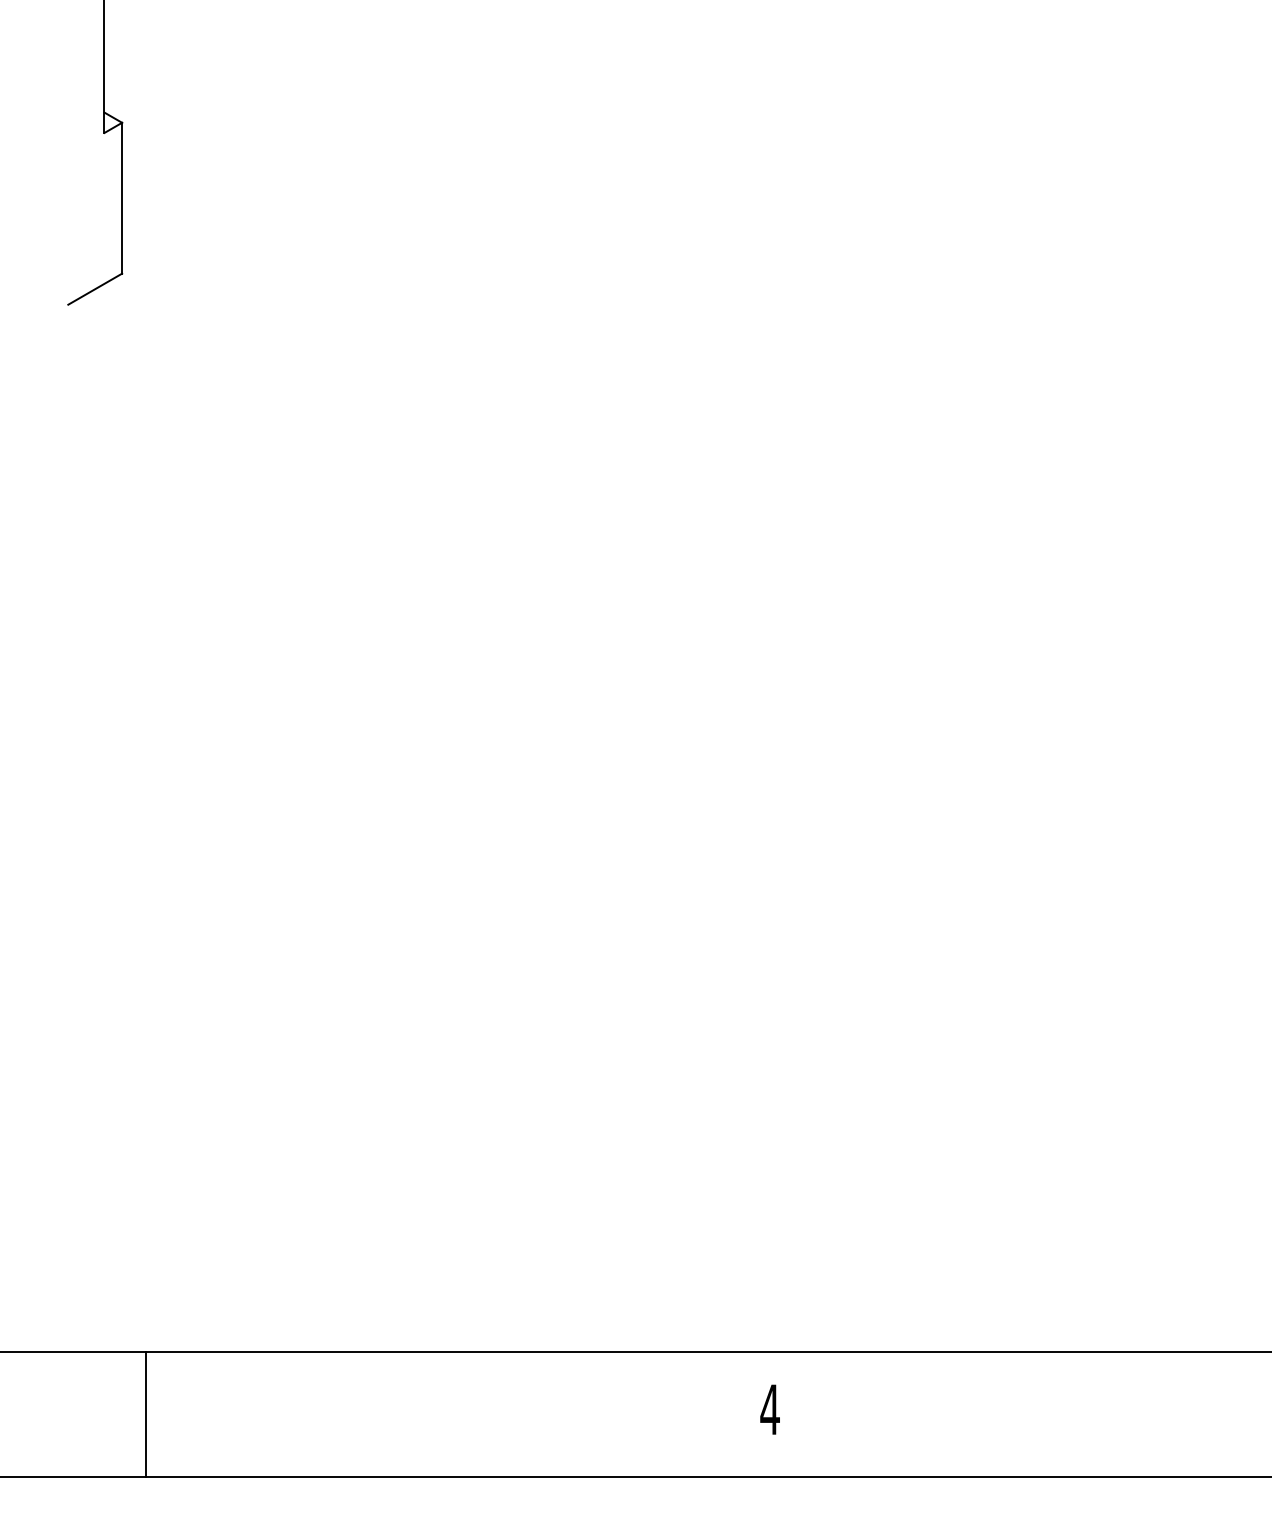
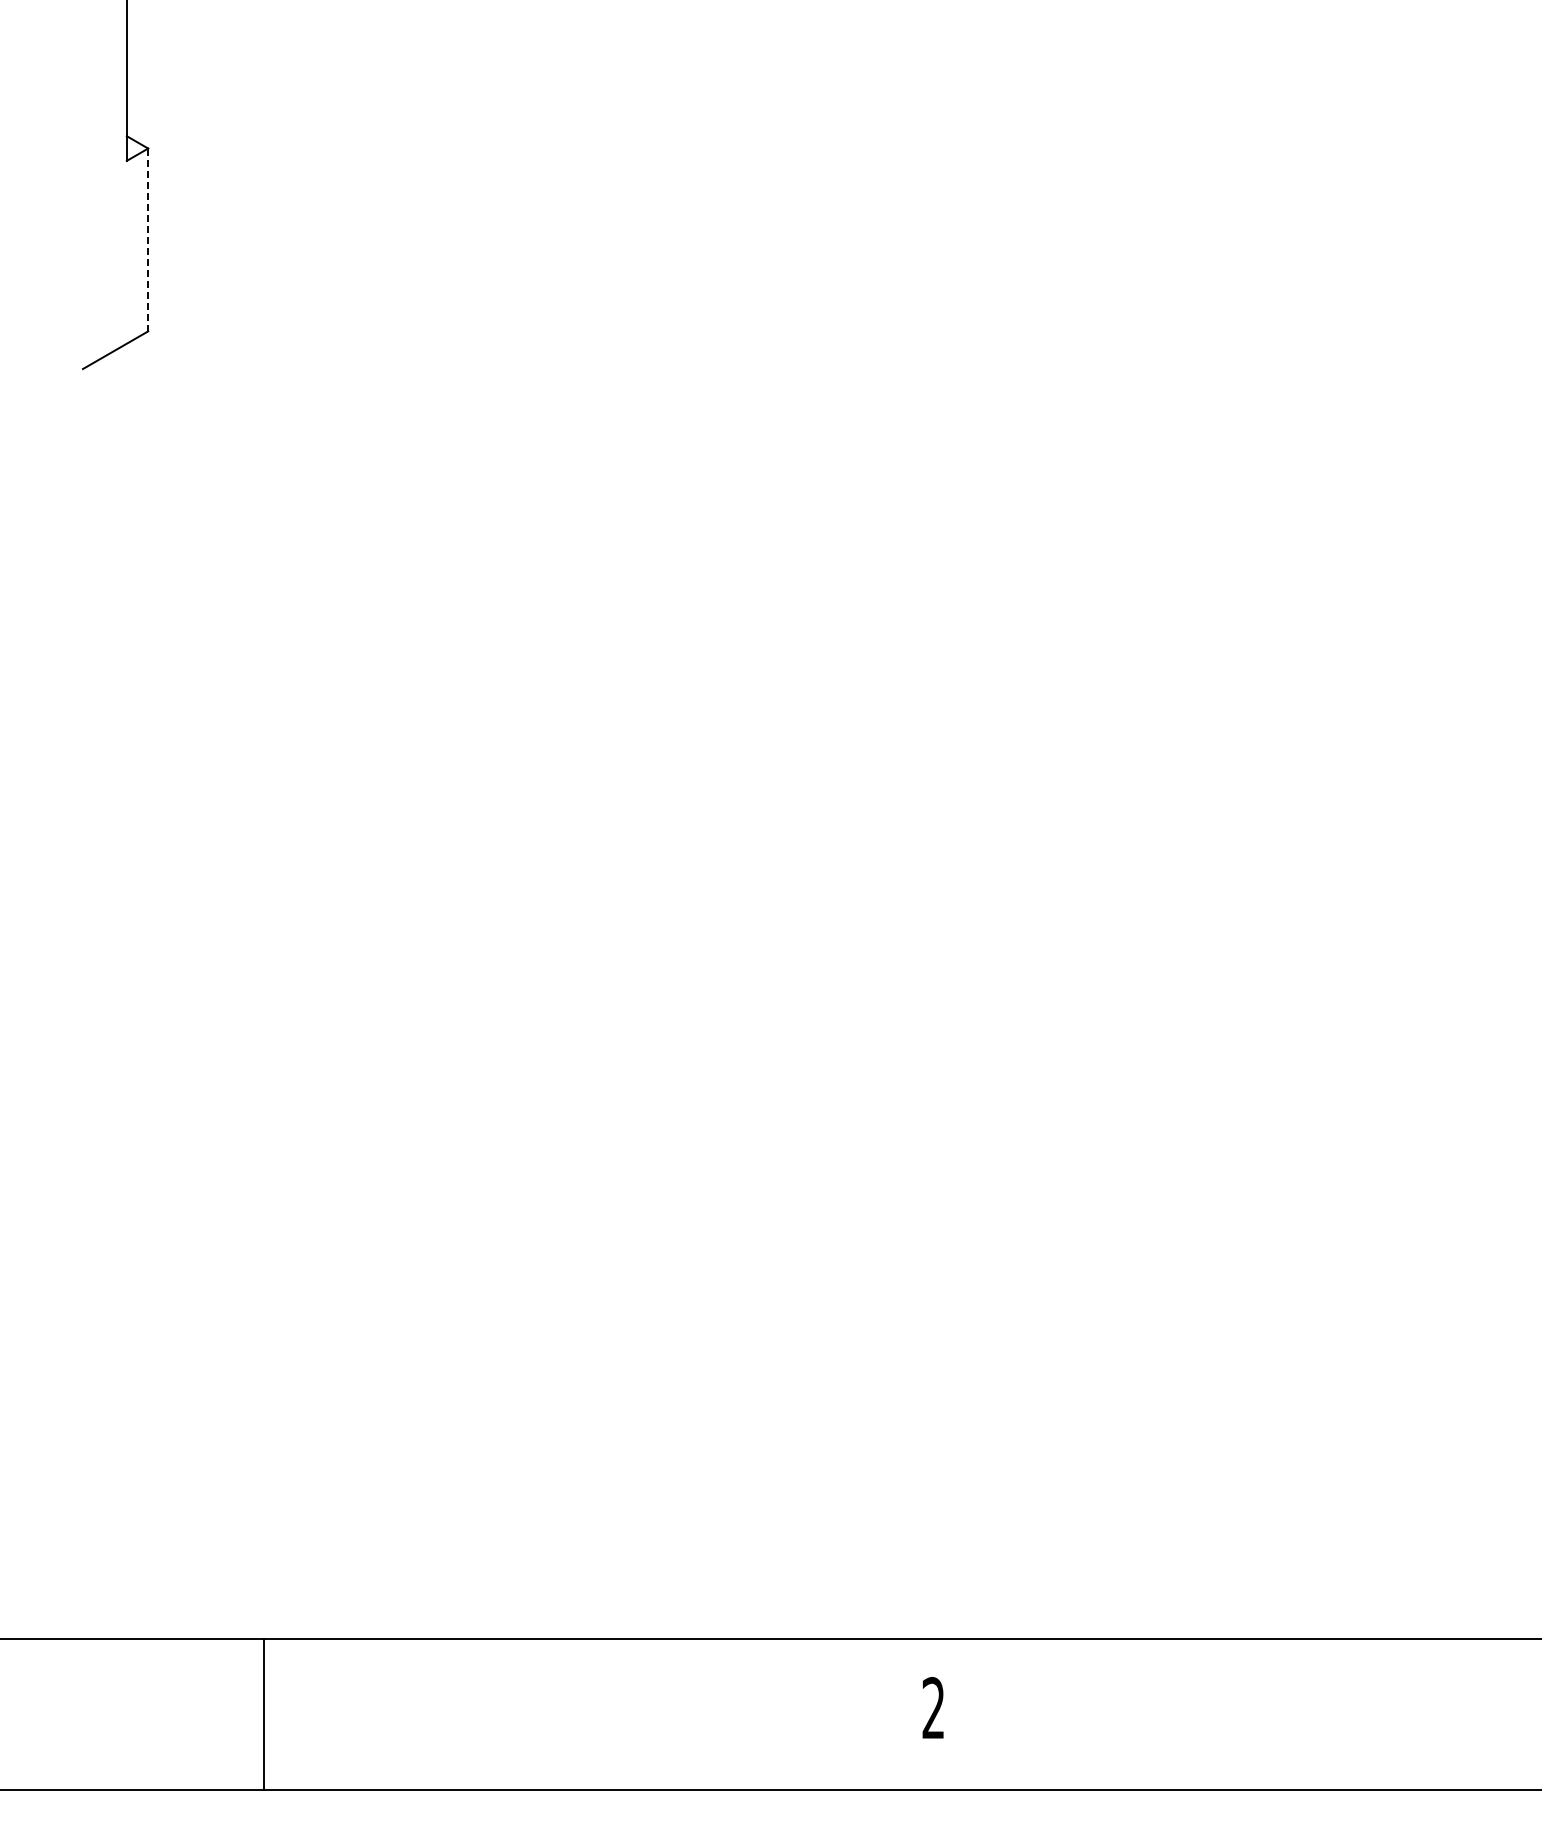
line: (122, 198) -> (148, 240), solid -> dashed
text: (770, 1409) -> (933, 1707), 4 -> 2
line: (145, 1414) -> (263, 1714), moved

